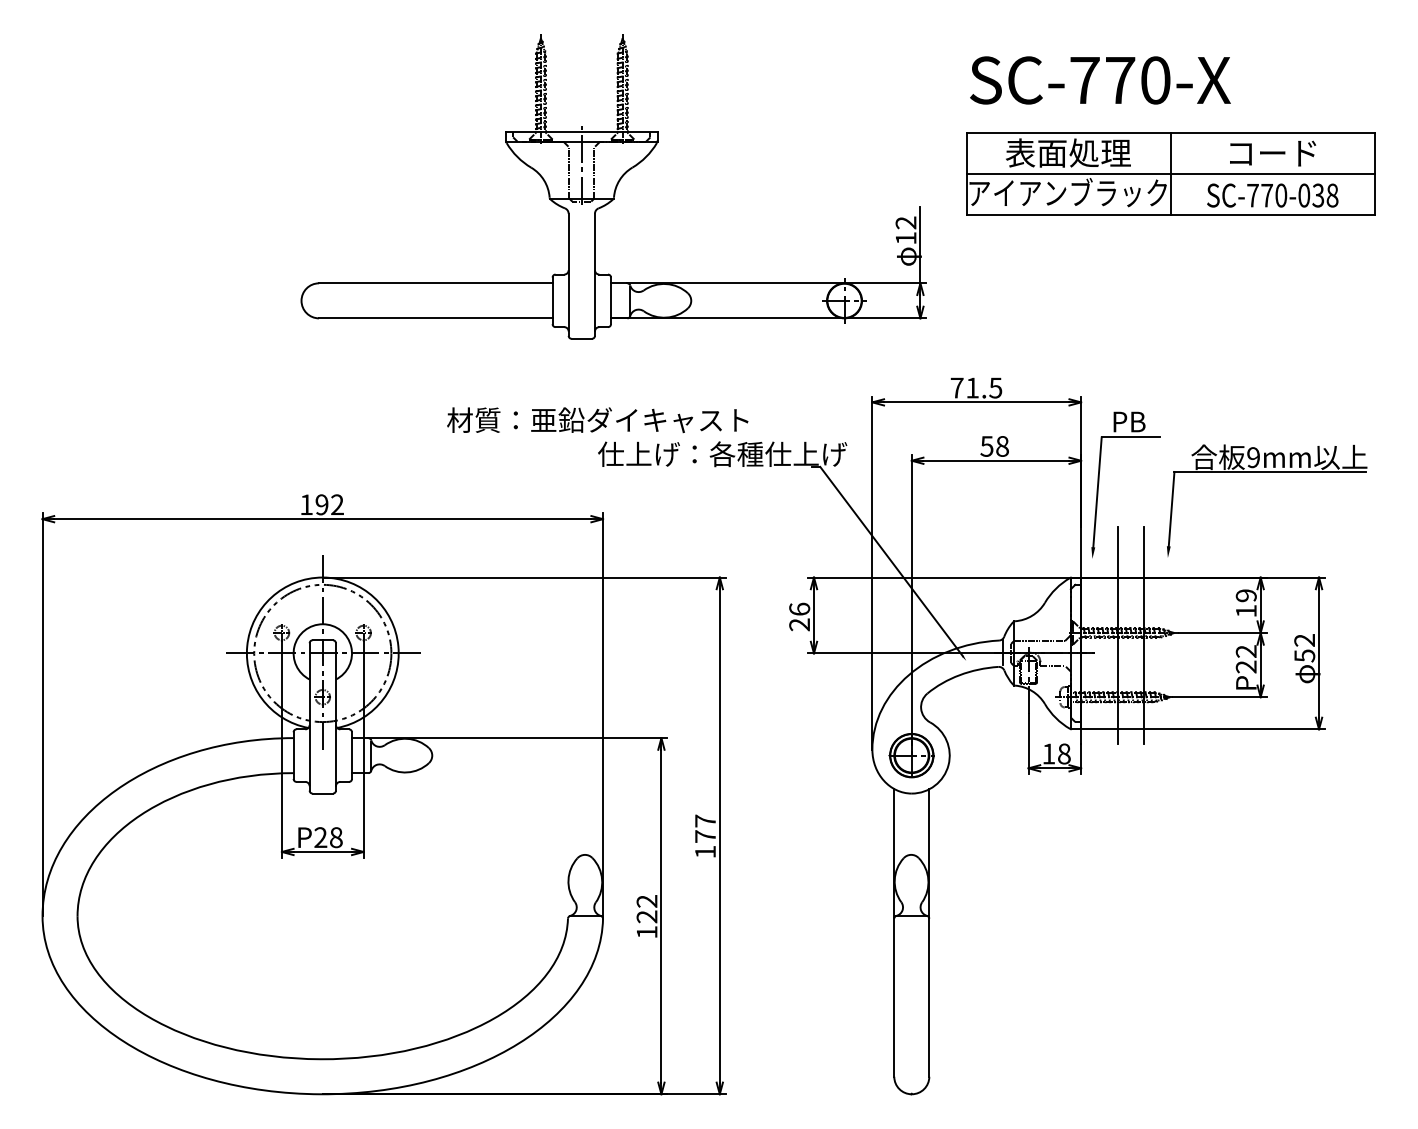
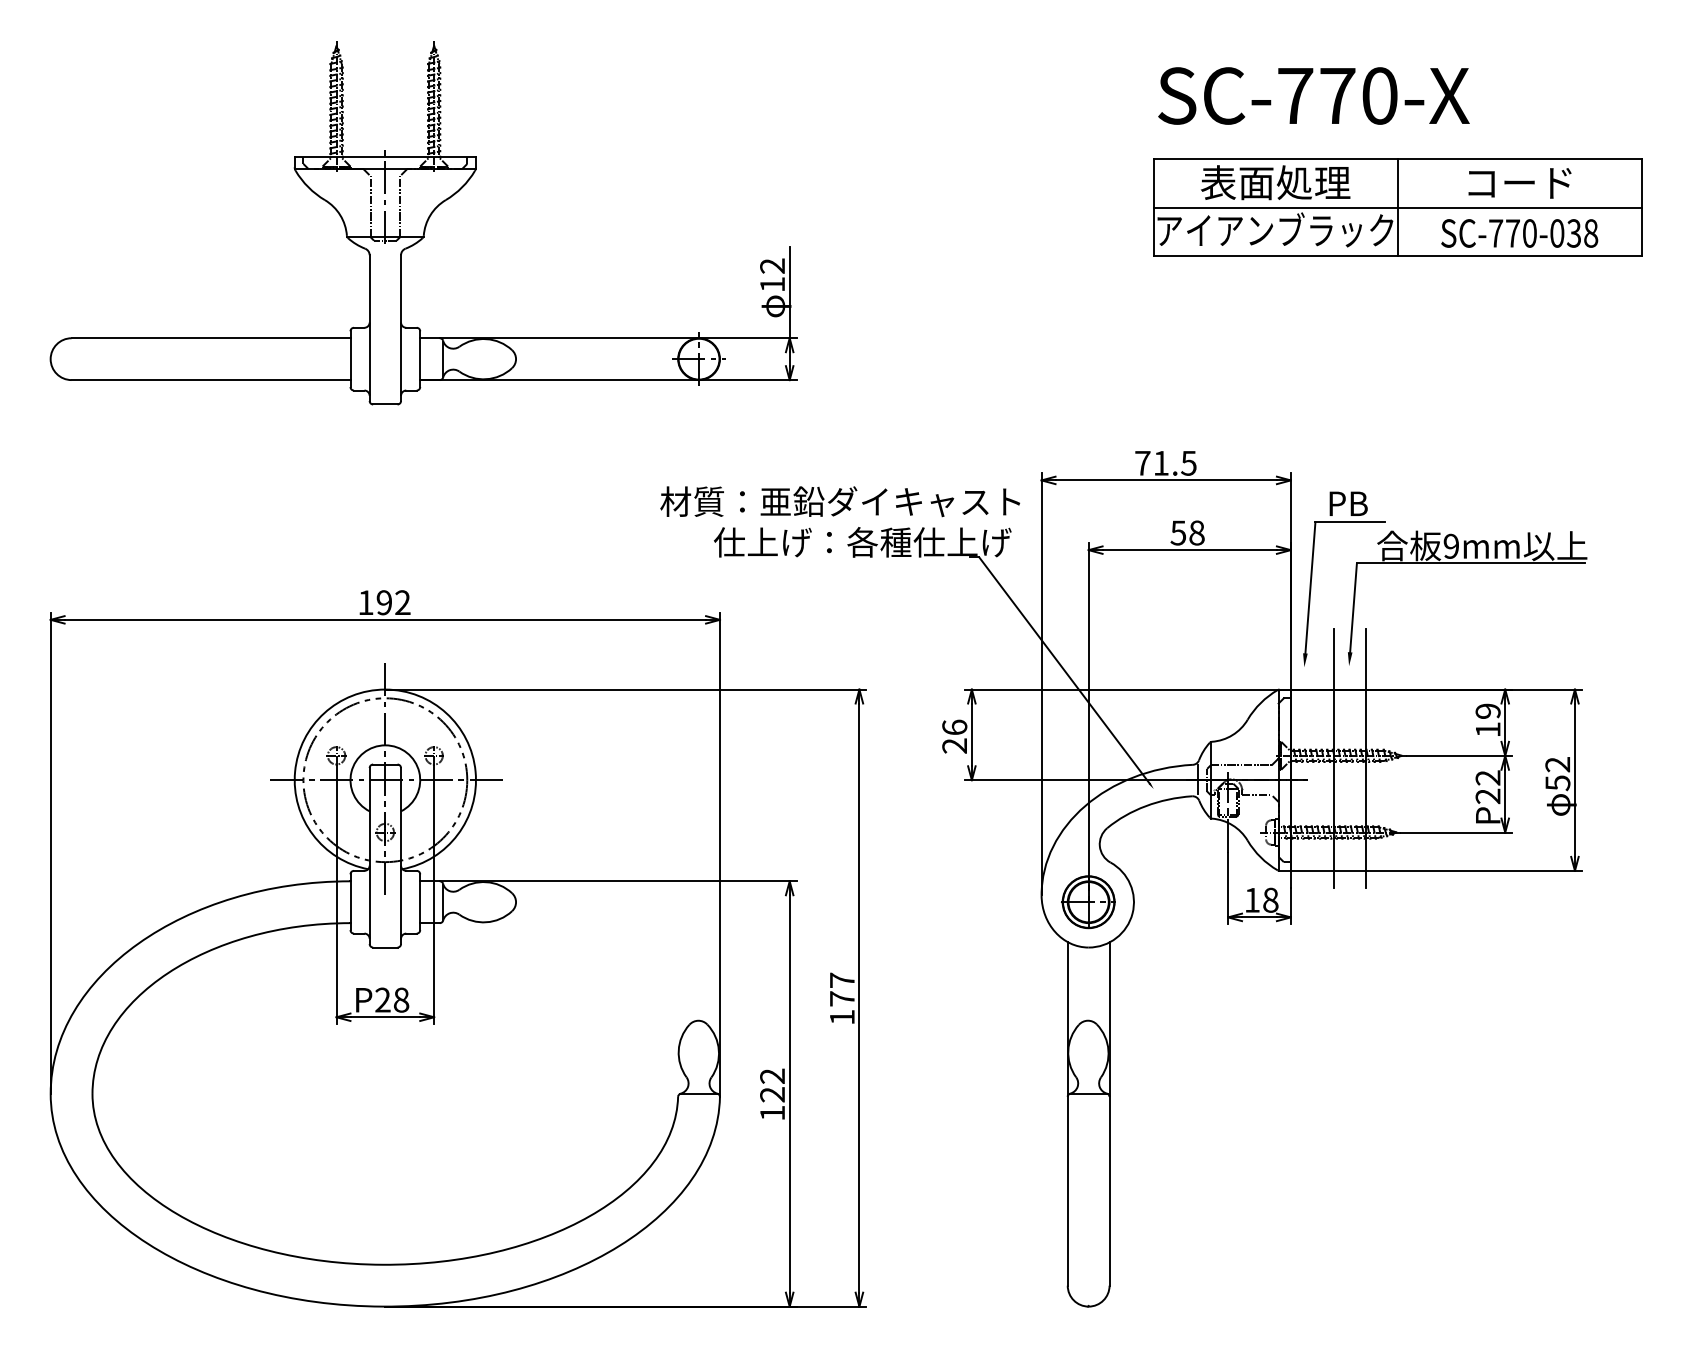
part: (613, 186) -> (423, 222), moved
text: (597, 420) -> (839, 502), moved
part: (1267, 472) -> (1468, 564), moved

